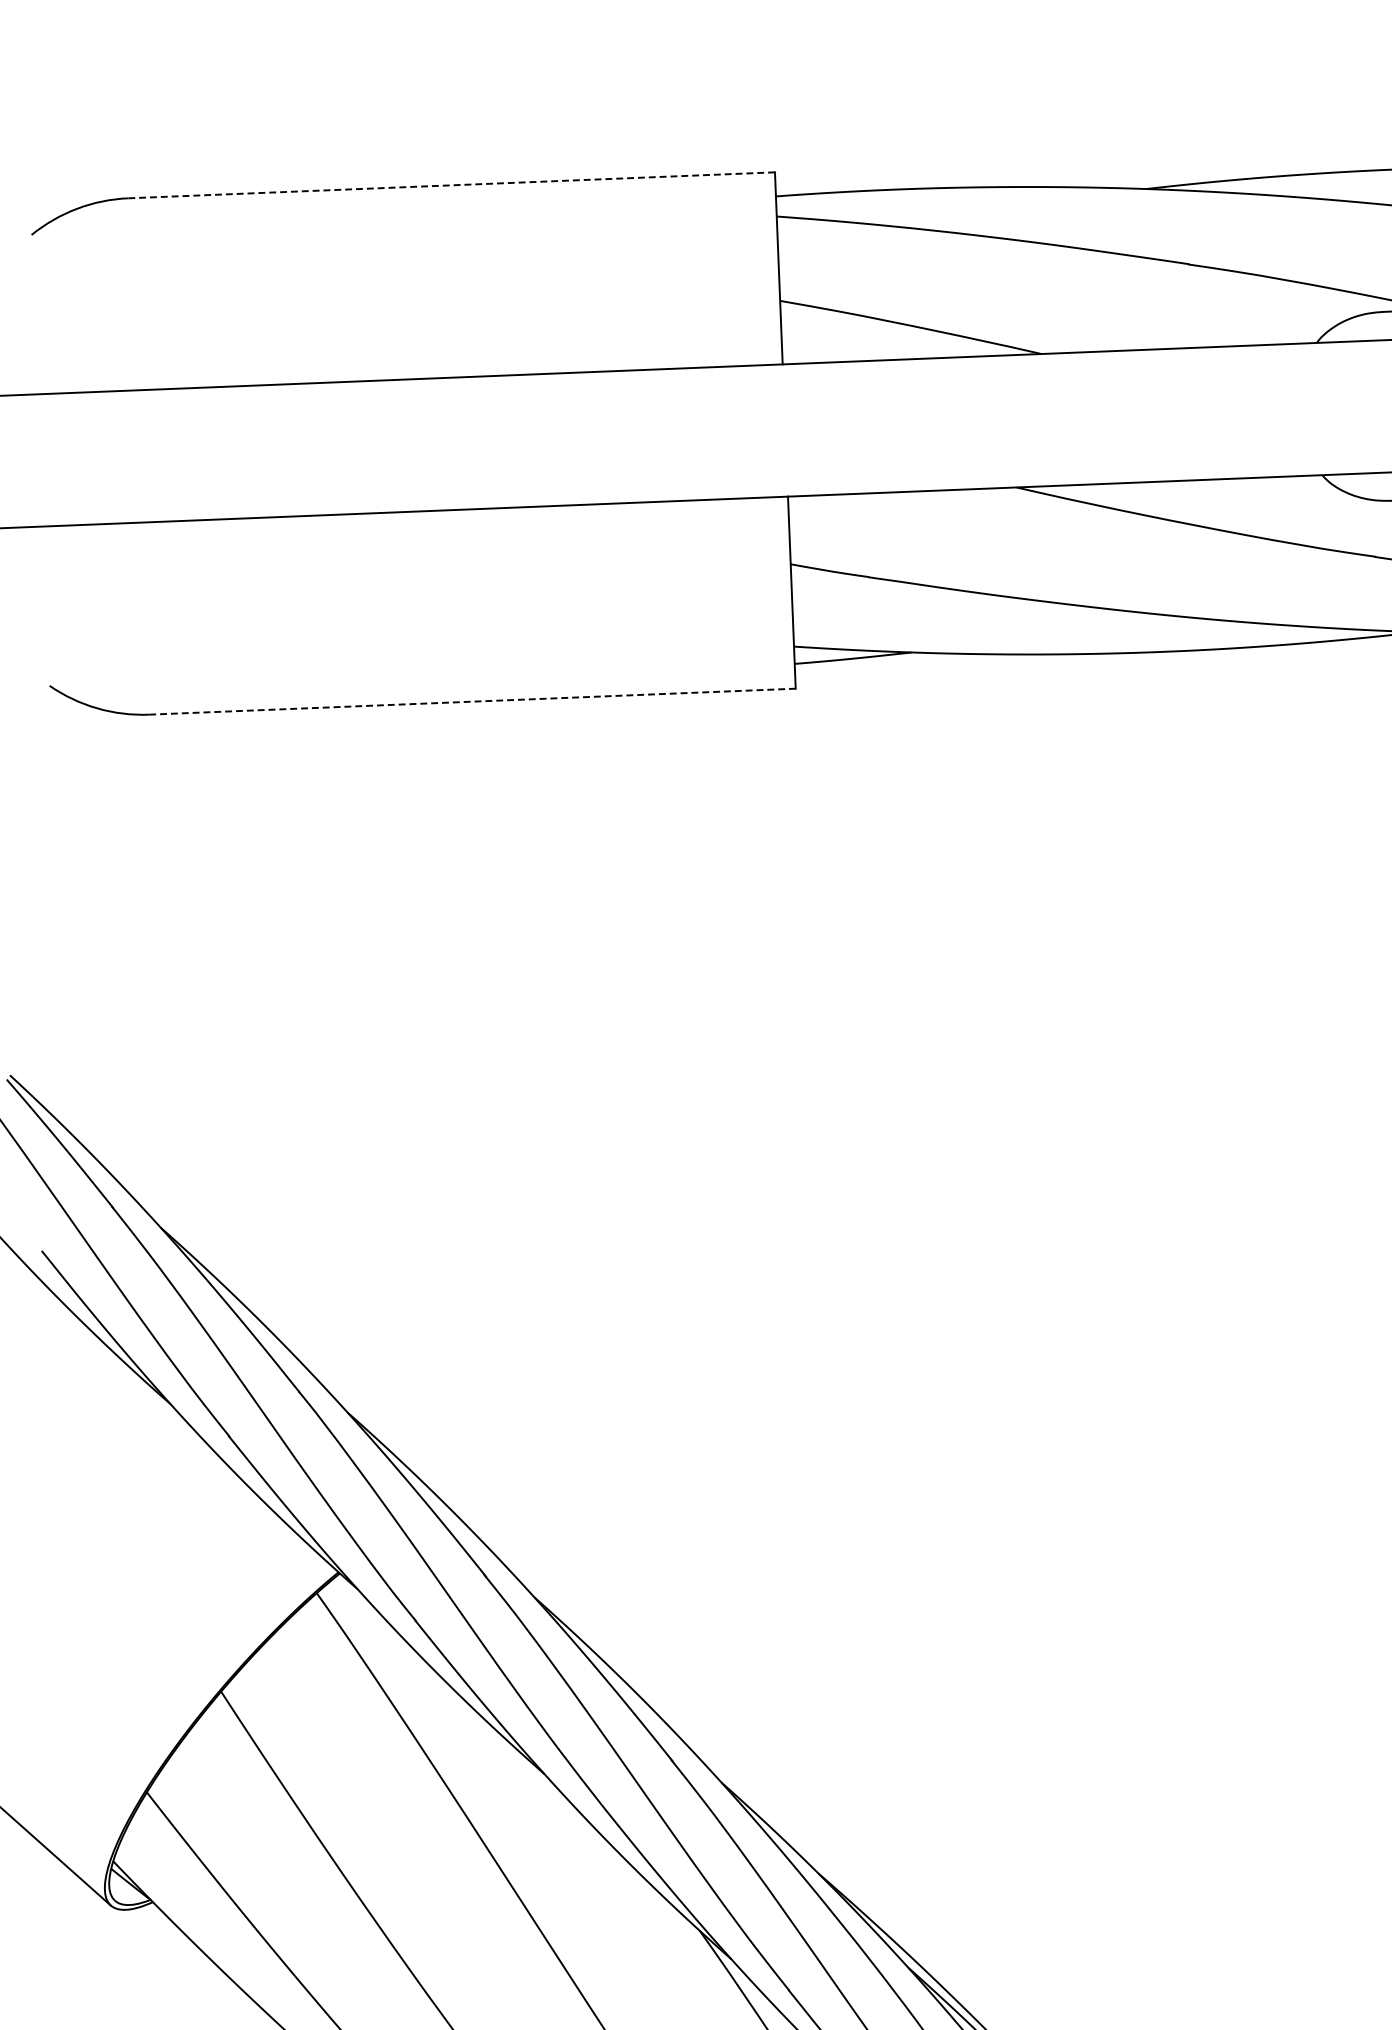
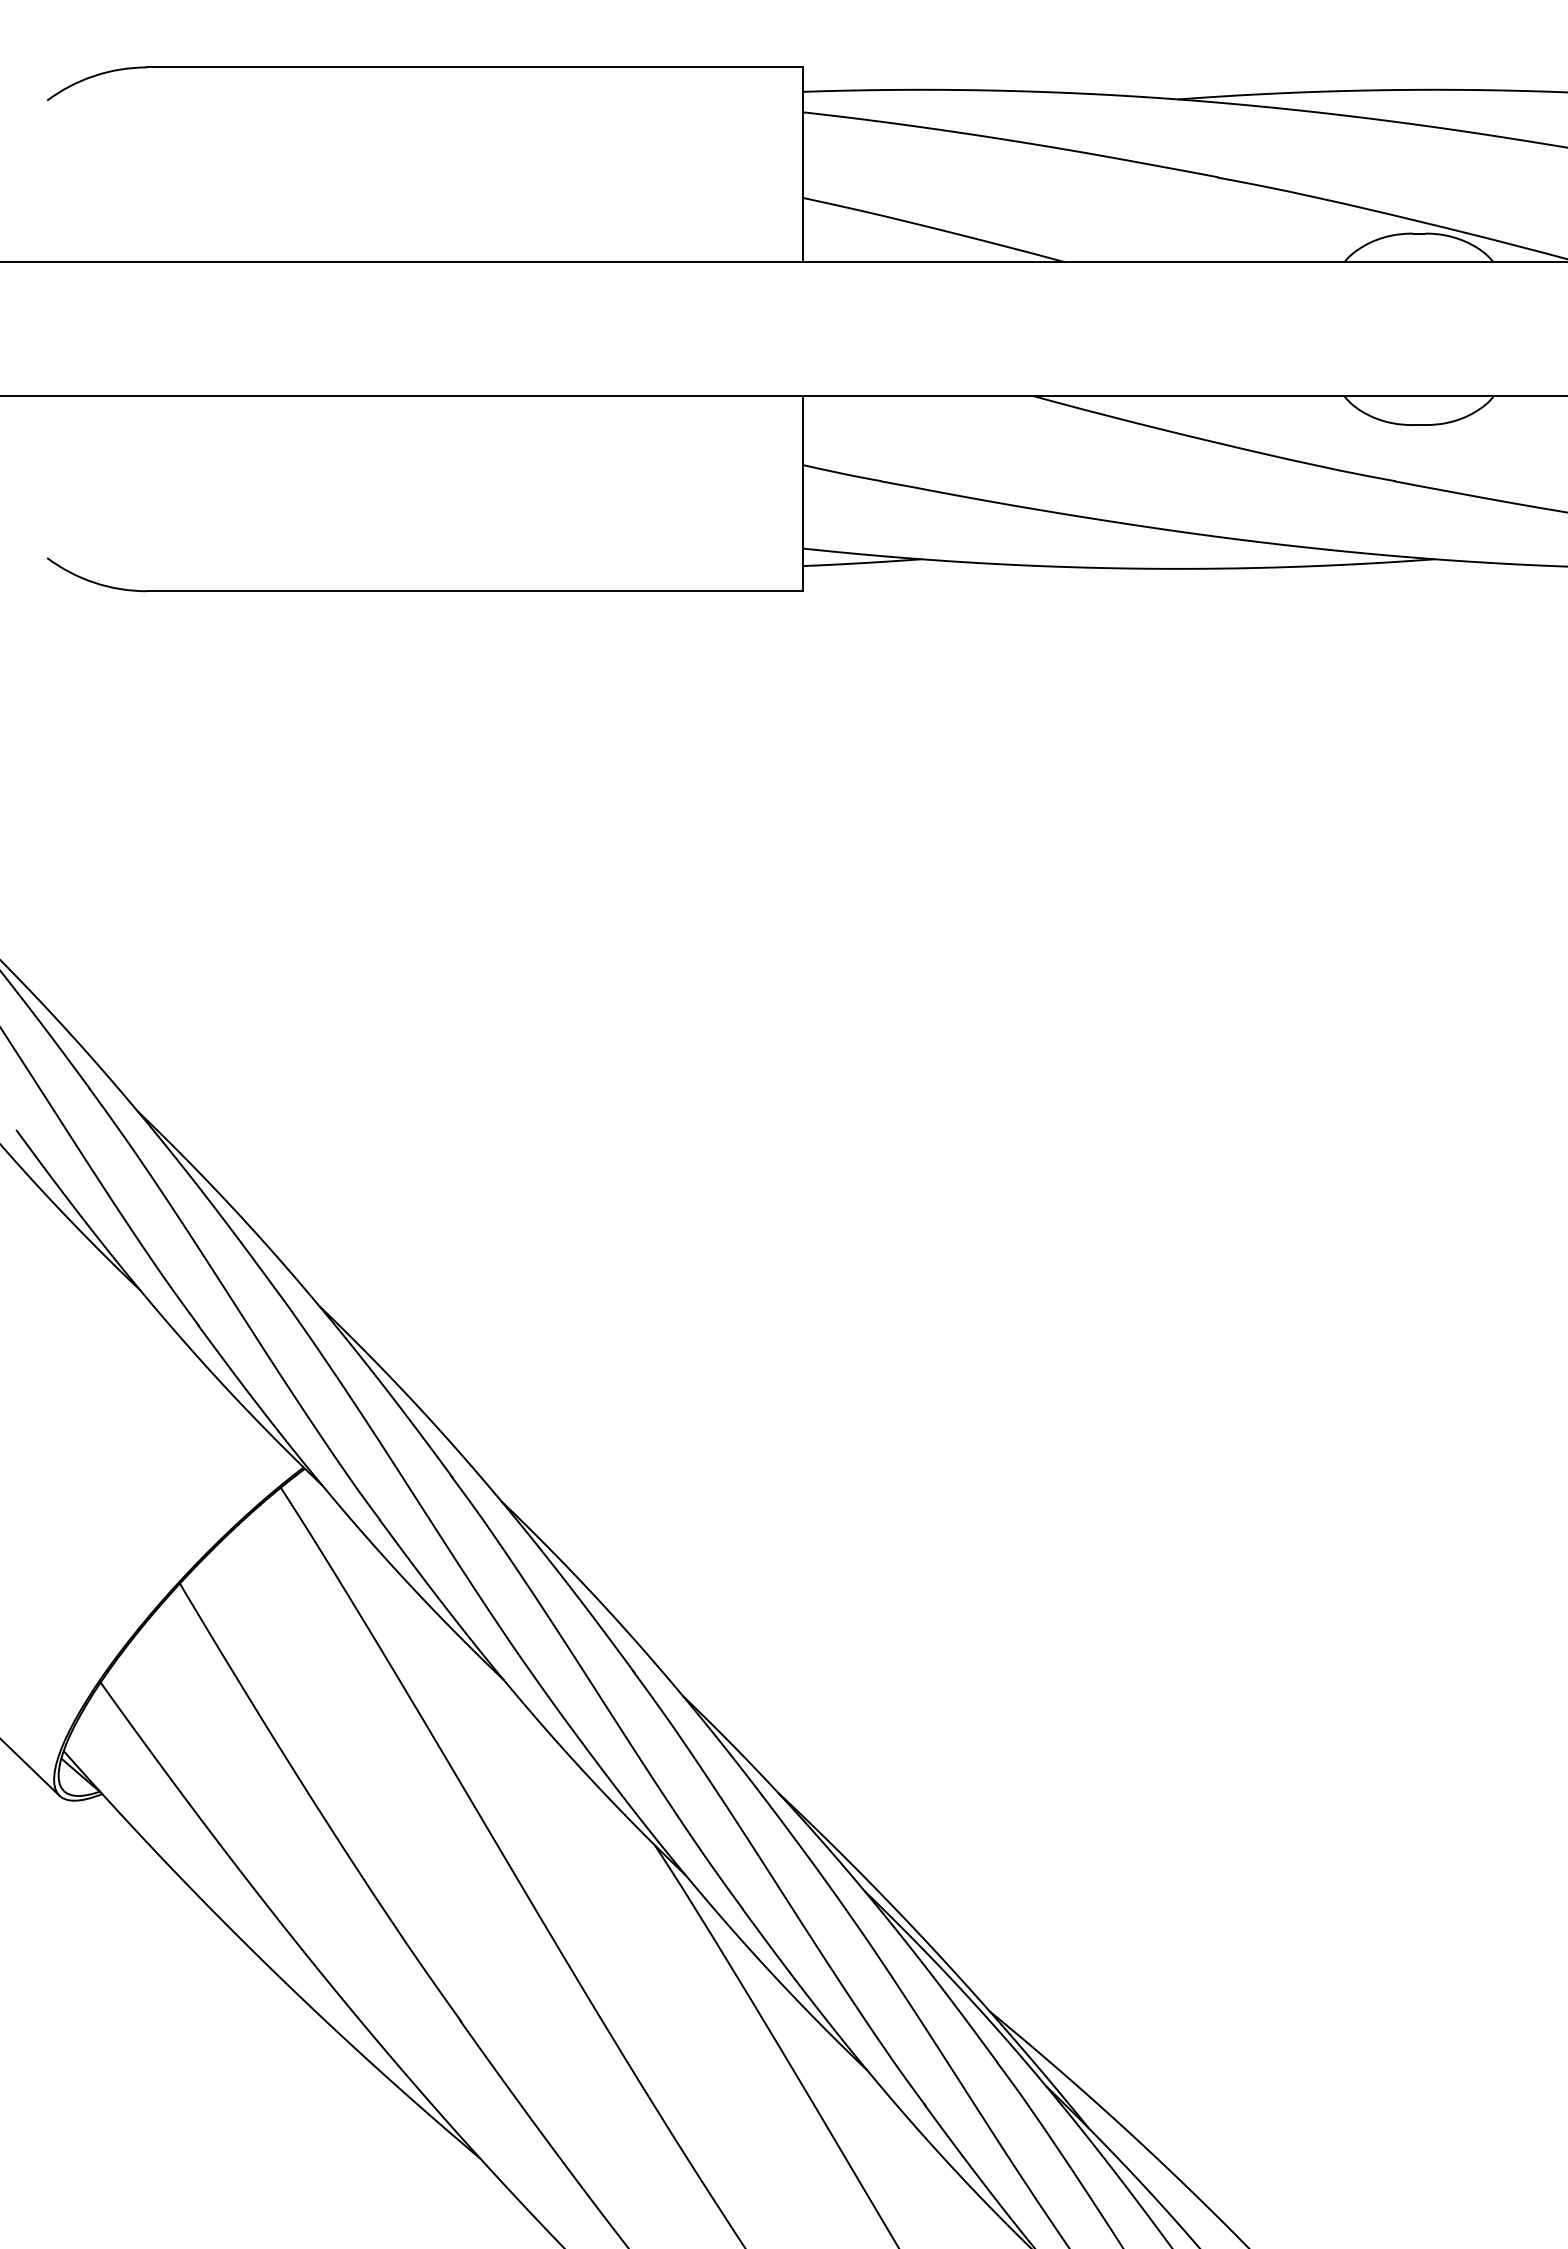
line: (451, 185) -> (474, 67), dashed -> solid
line: (472, 701) -> (474, 591), dashed -> solid

